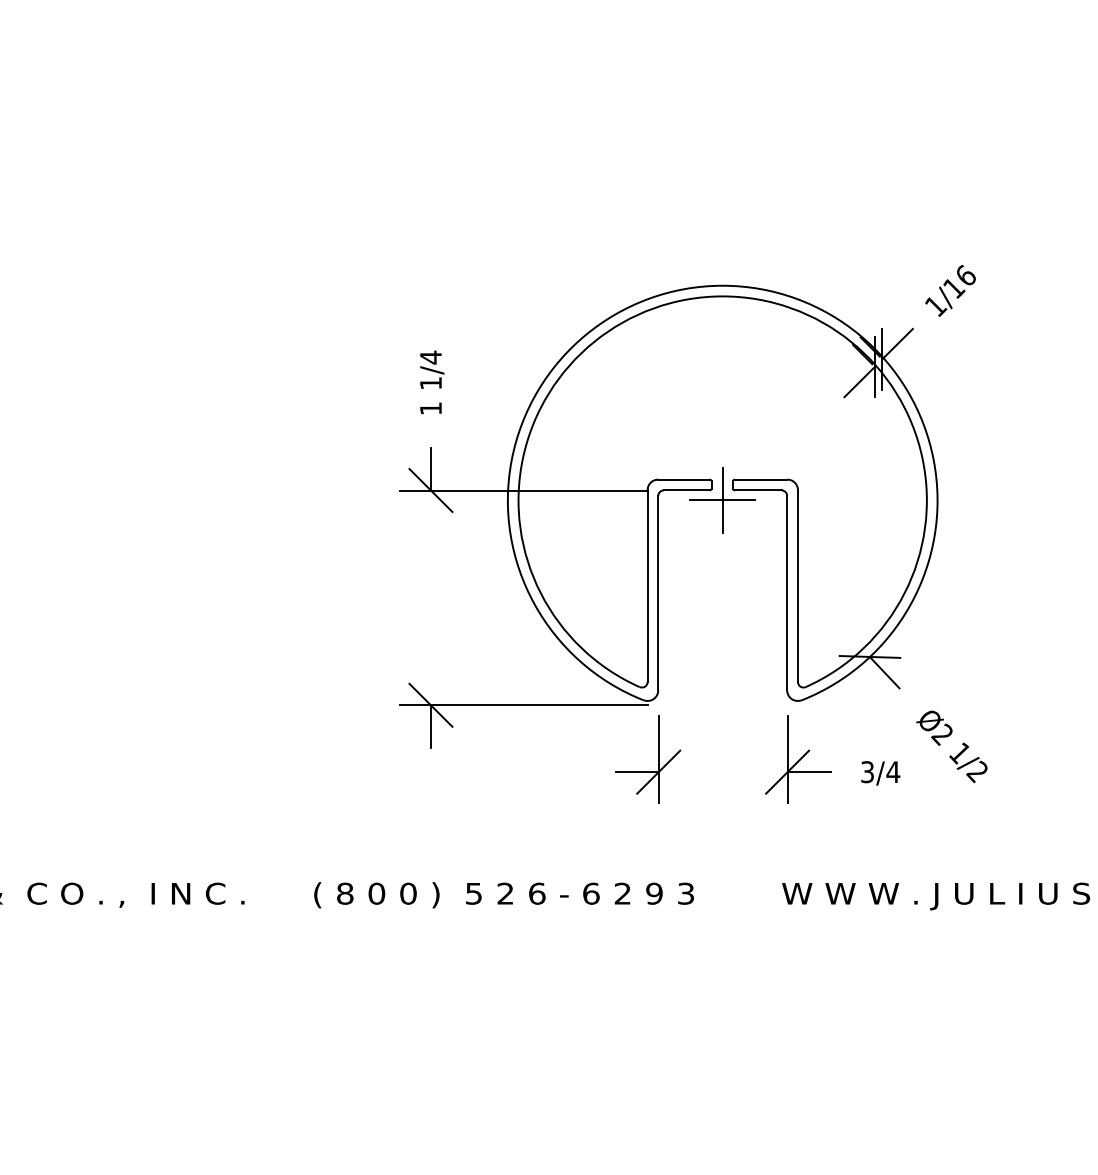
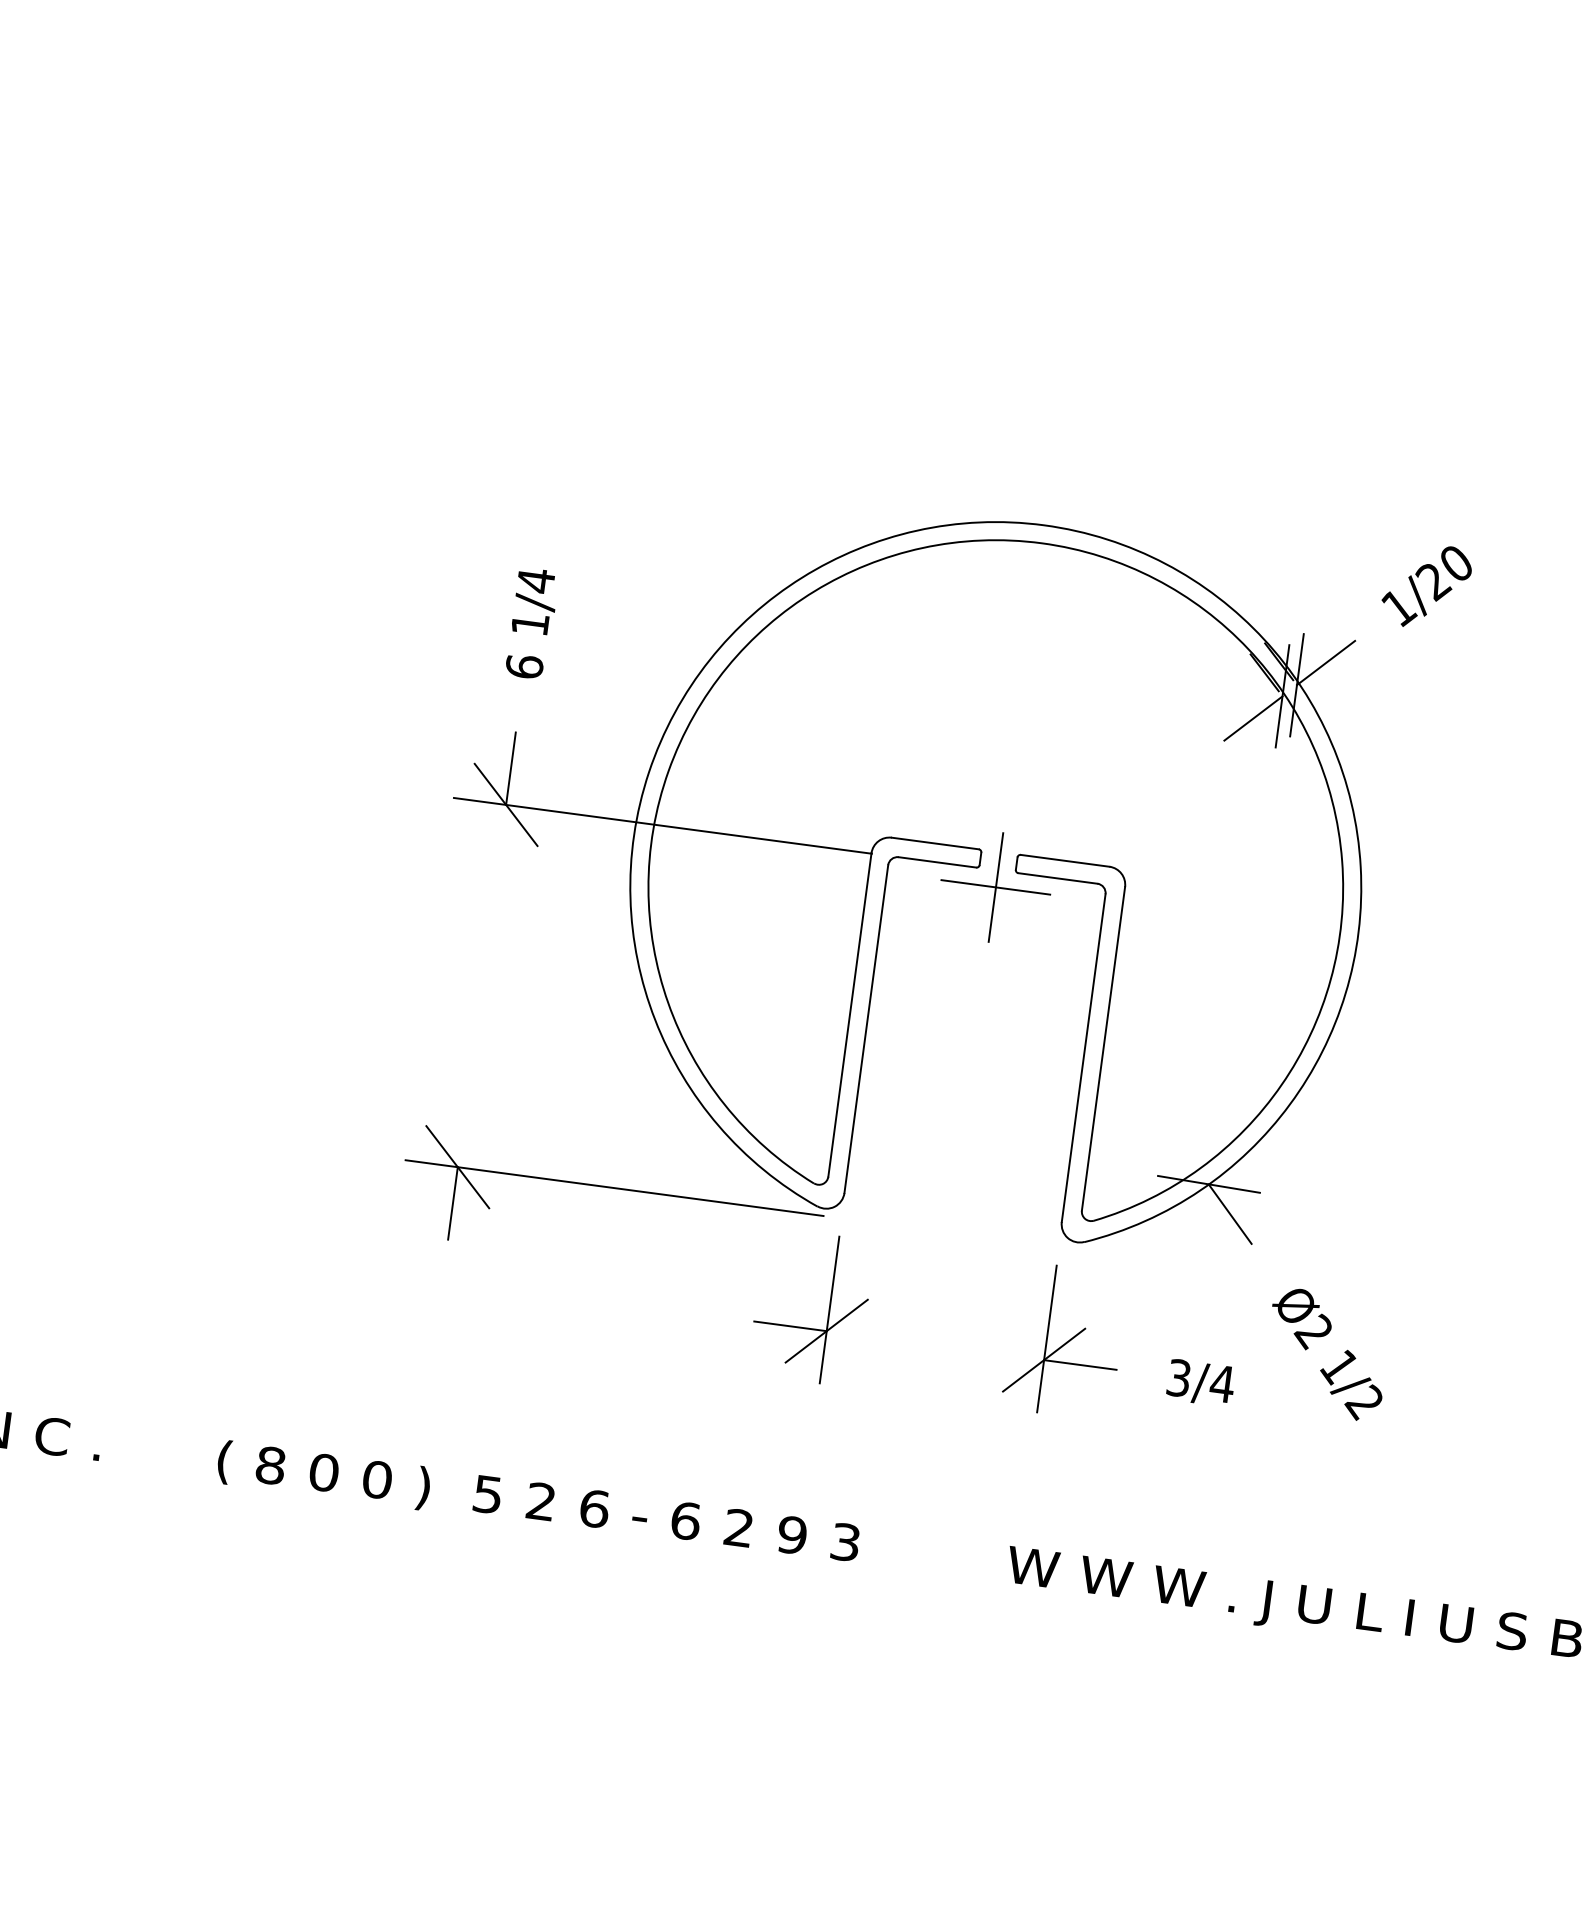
text: (958, 281) -> (1442, 571), 1/16 -> 1/20
text: (430, 408) -> (523, 666), 1 -> 6

